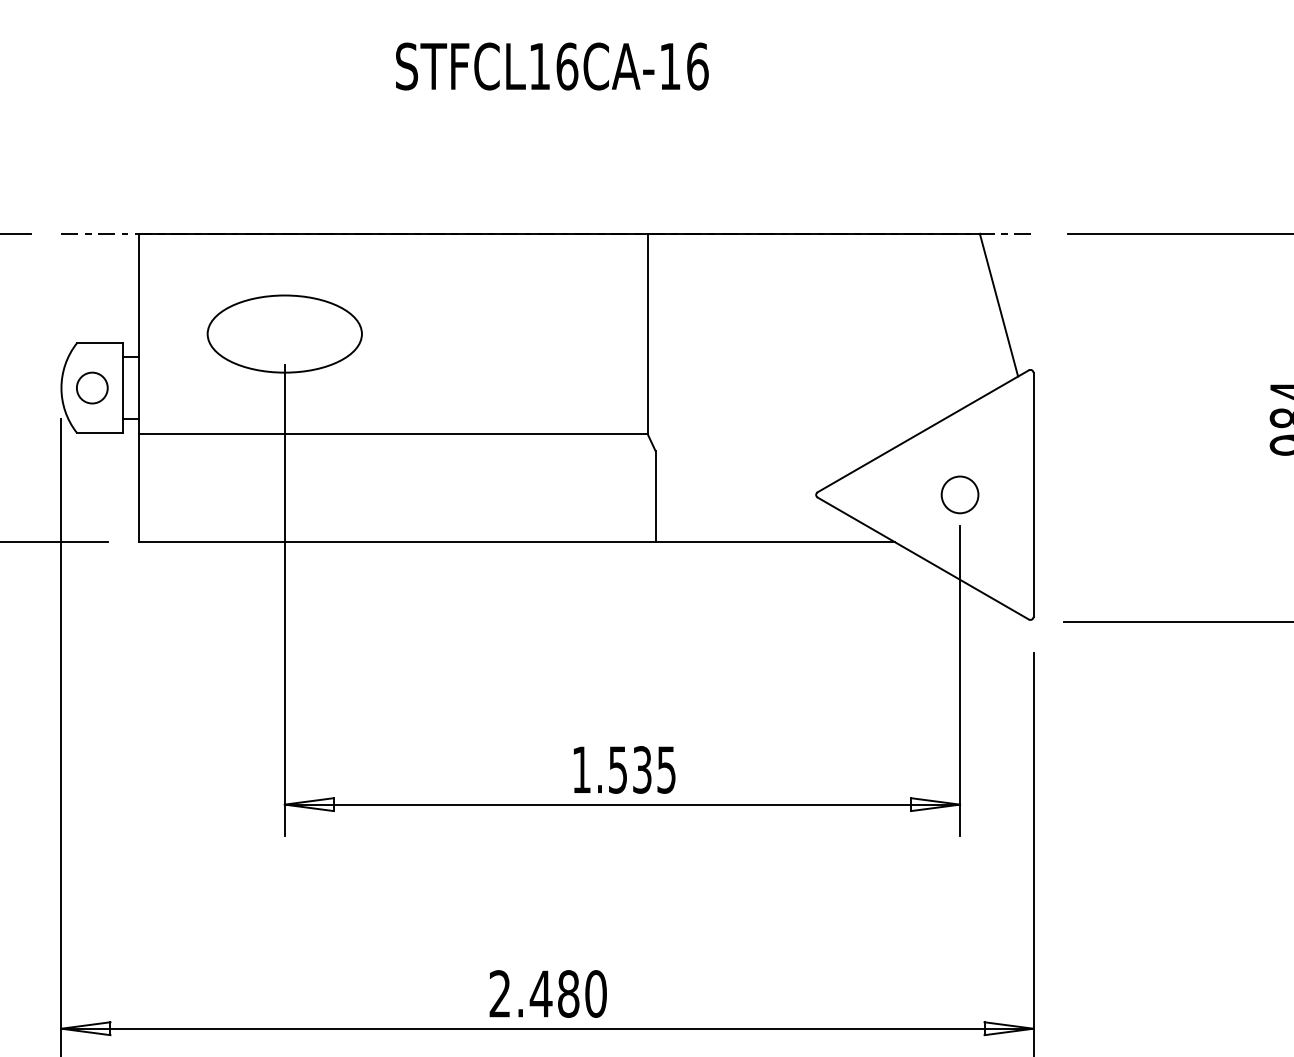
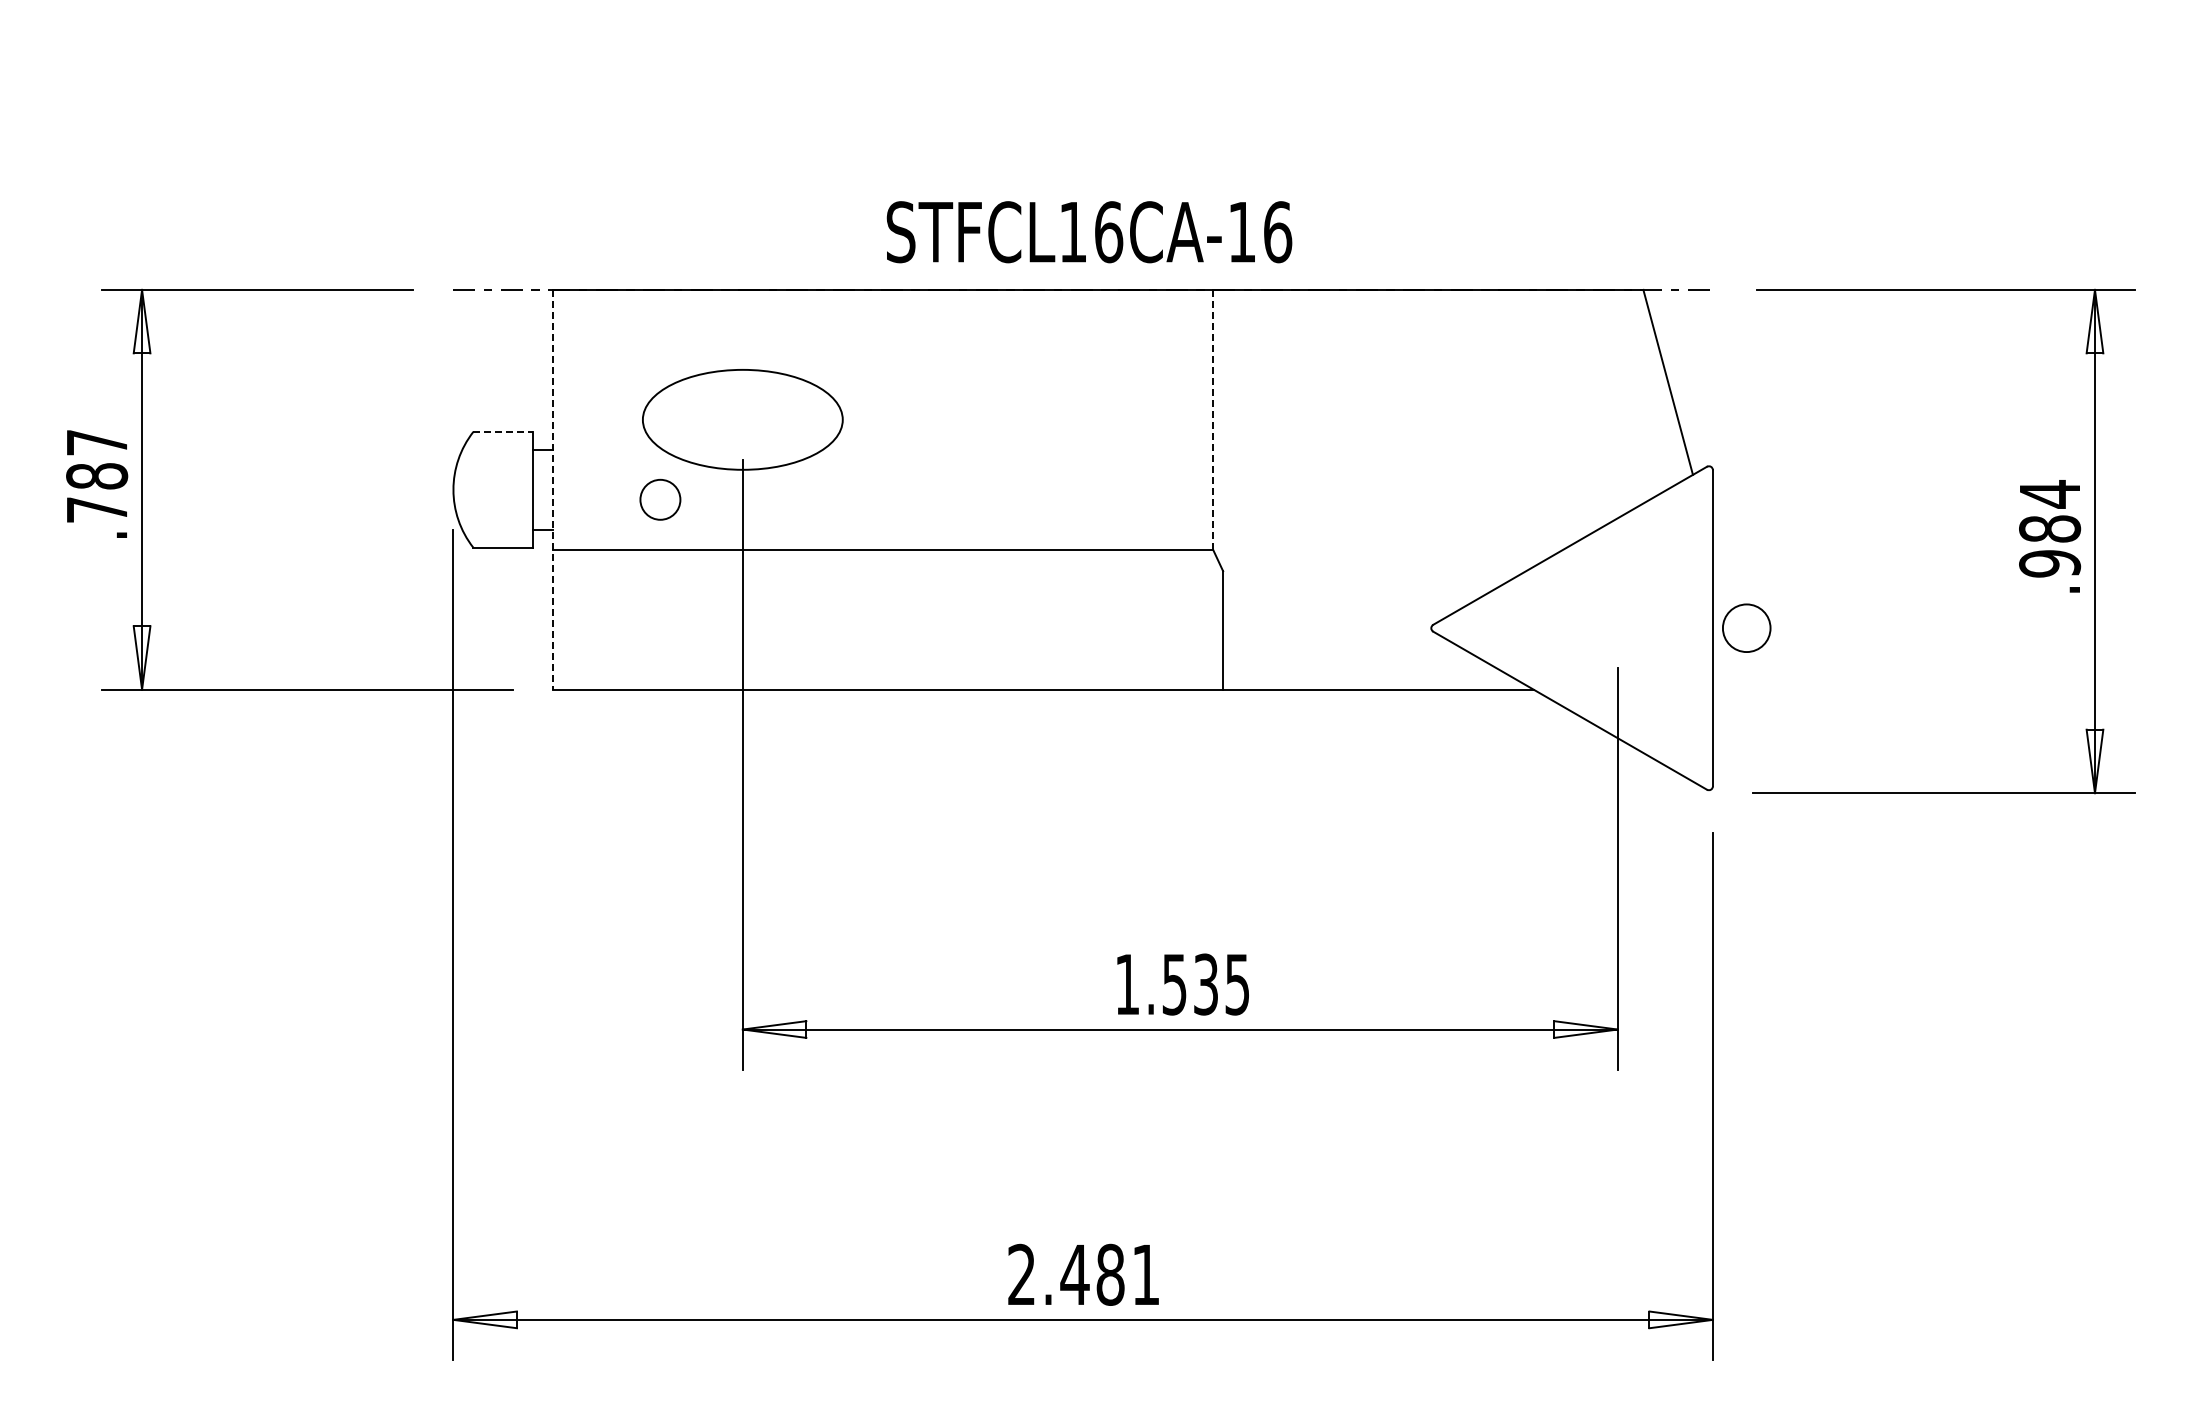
text: (552, 66) -> (1089, 232), moved
line: (648, 333) -> (1213, 419), solid -> dashed
line: (100, 343) -> (503, 431), solid -> dashed
circle: (92, 387) -> (660, 499), moved
line: (138, 387) -> (553, 489), solid -> dashed
circle: (959, 494) -> (1746, 627), moved
text: (596, 993) -> (1146, 1274), 2.480 -> 2.481

